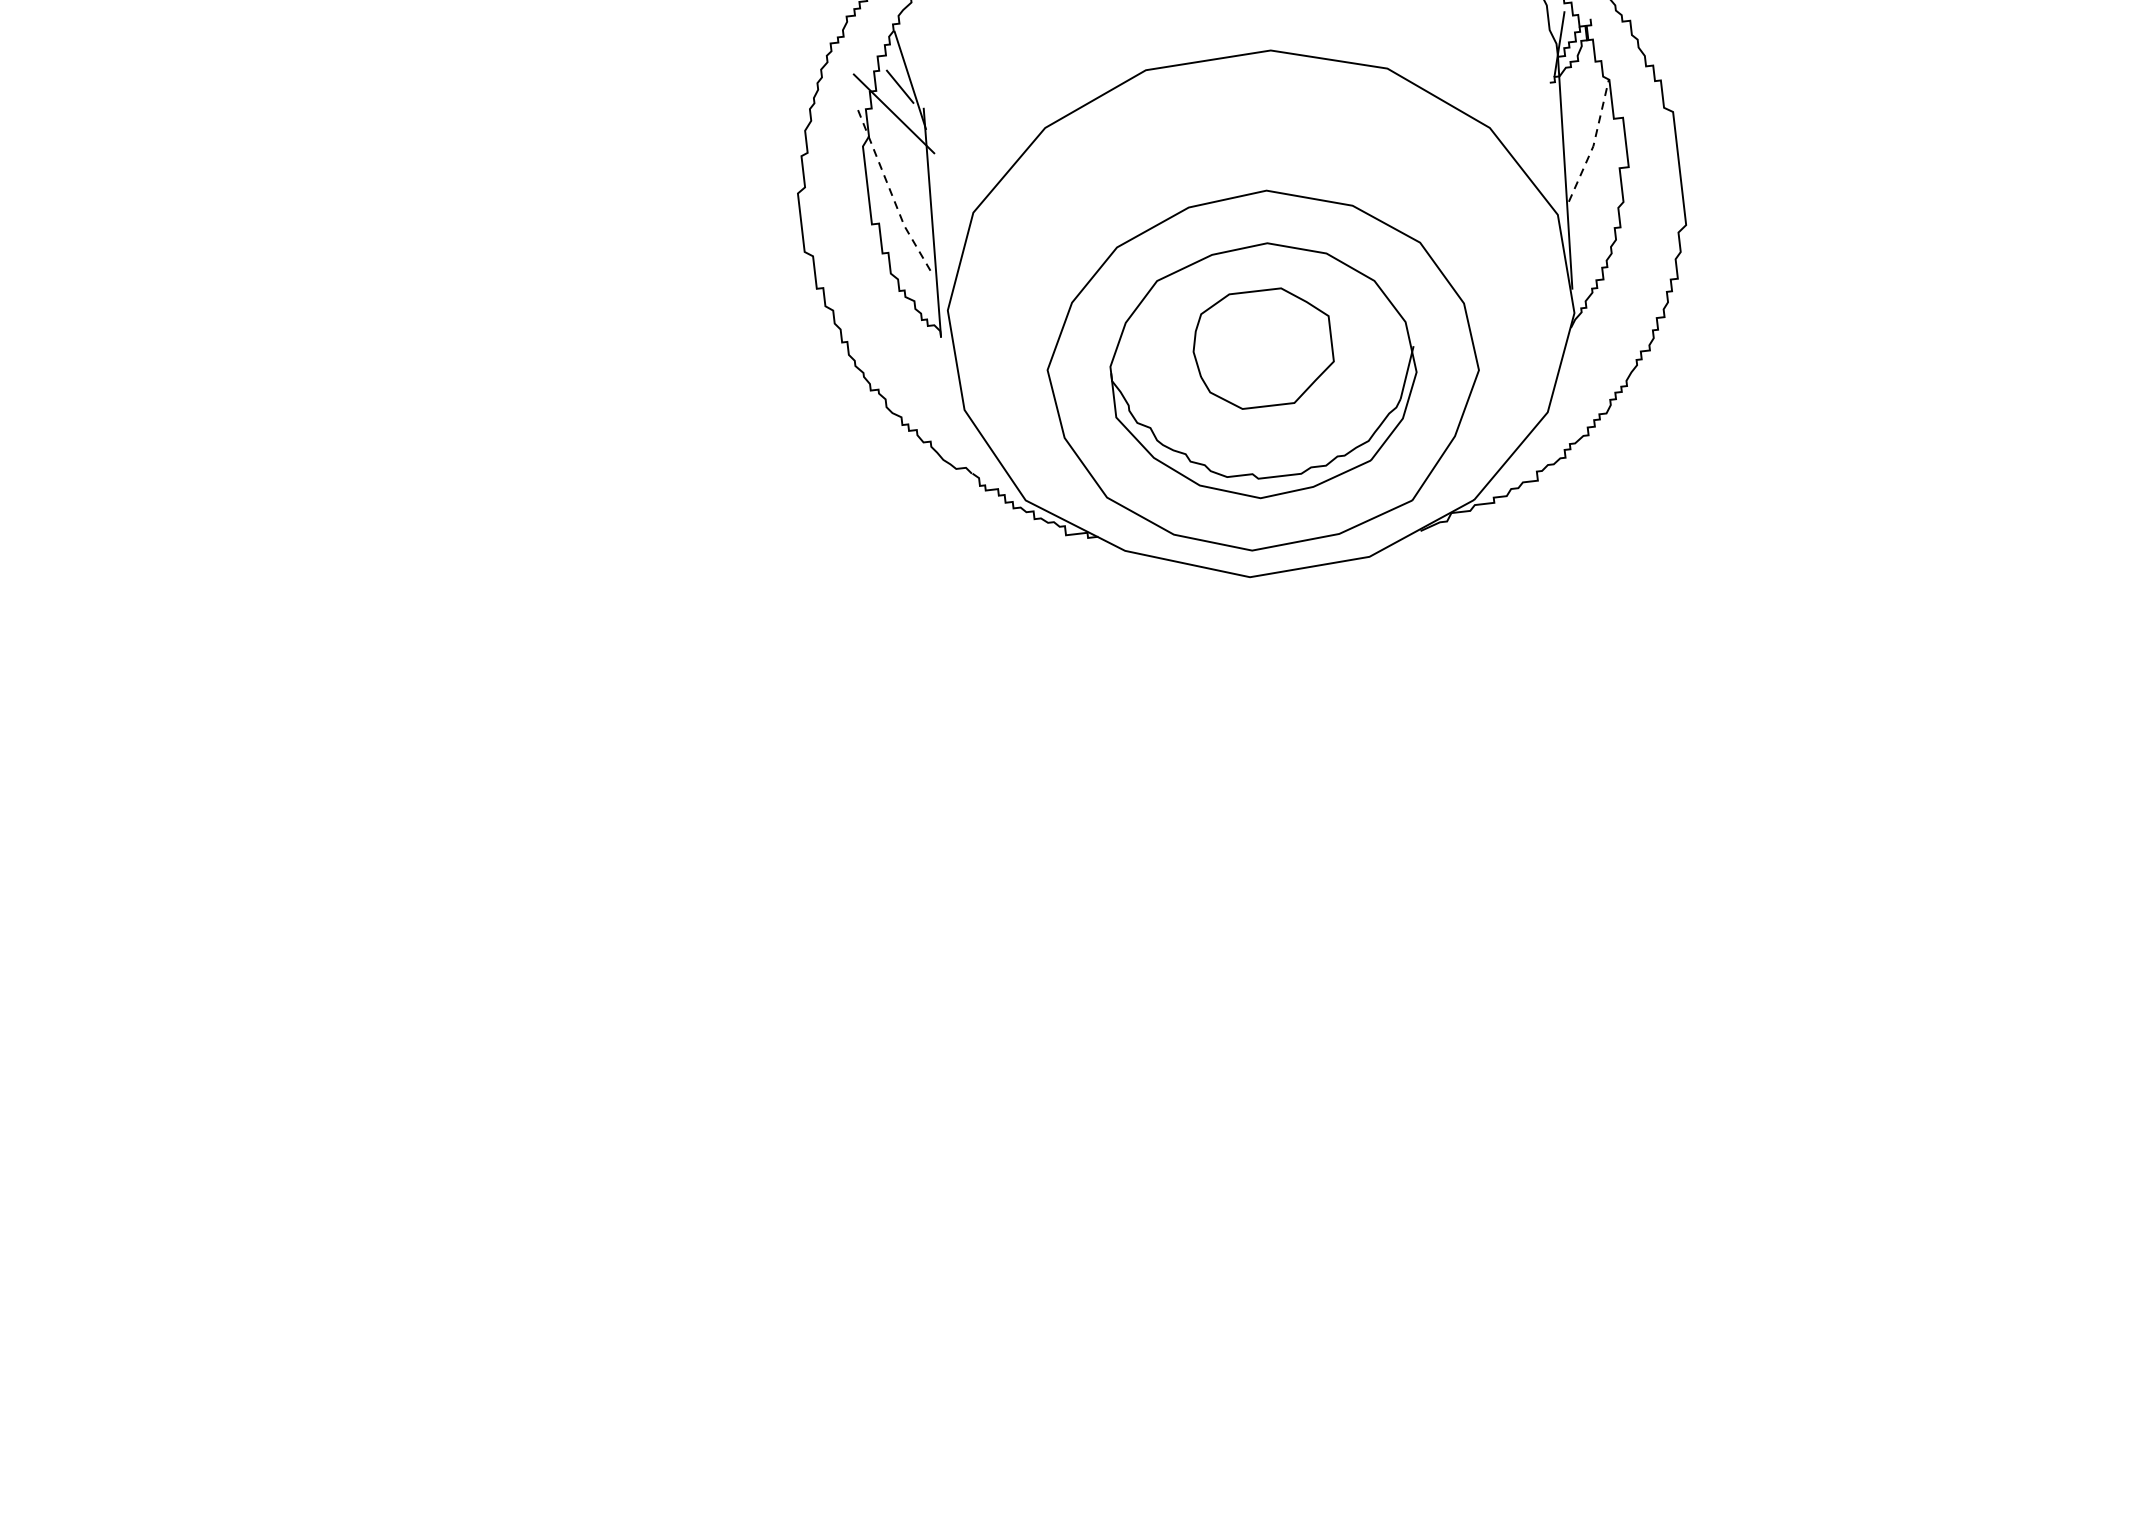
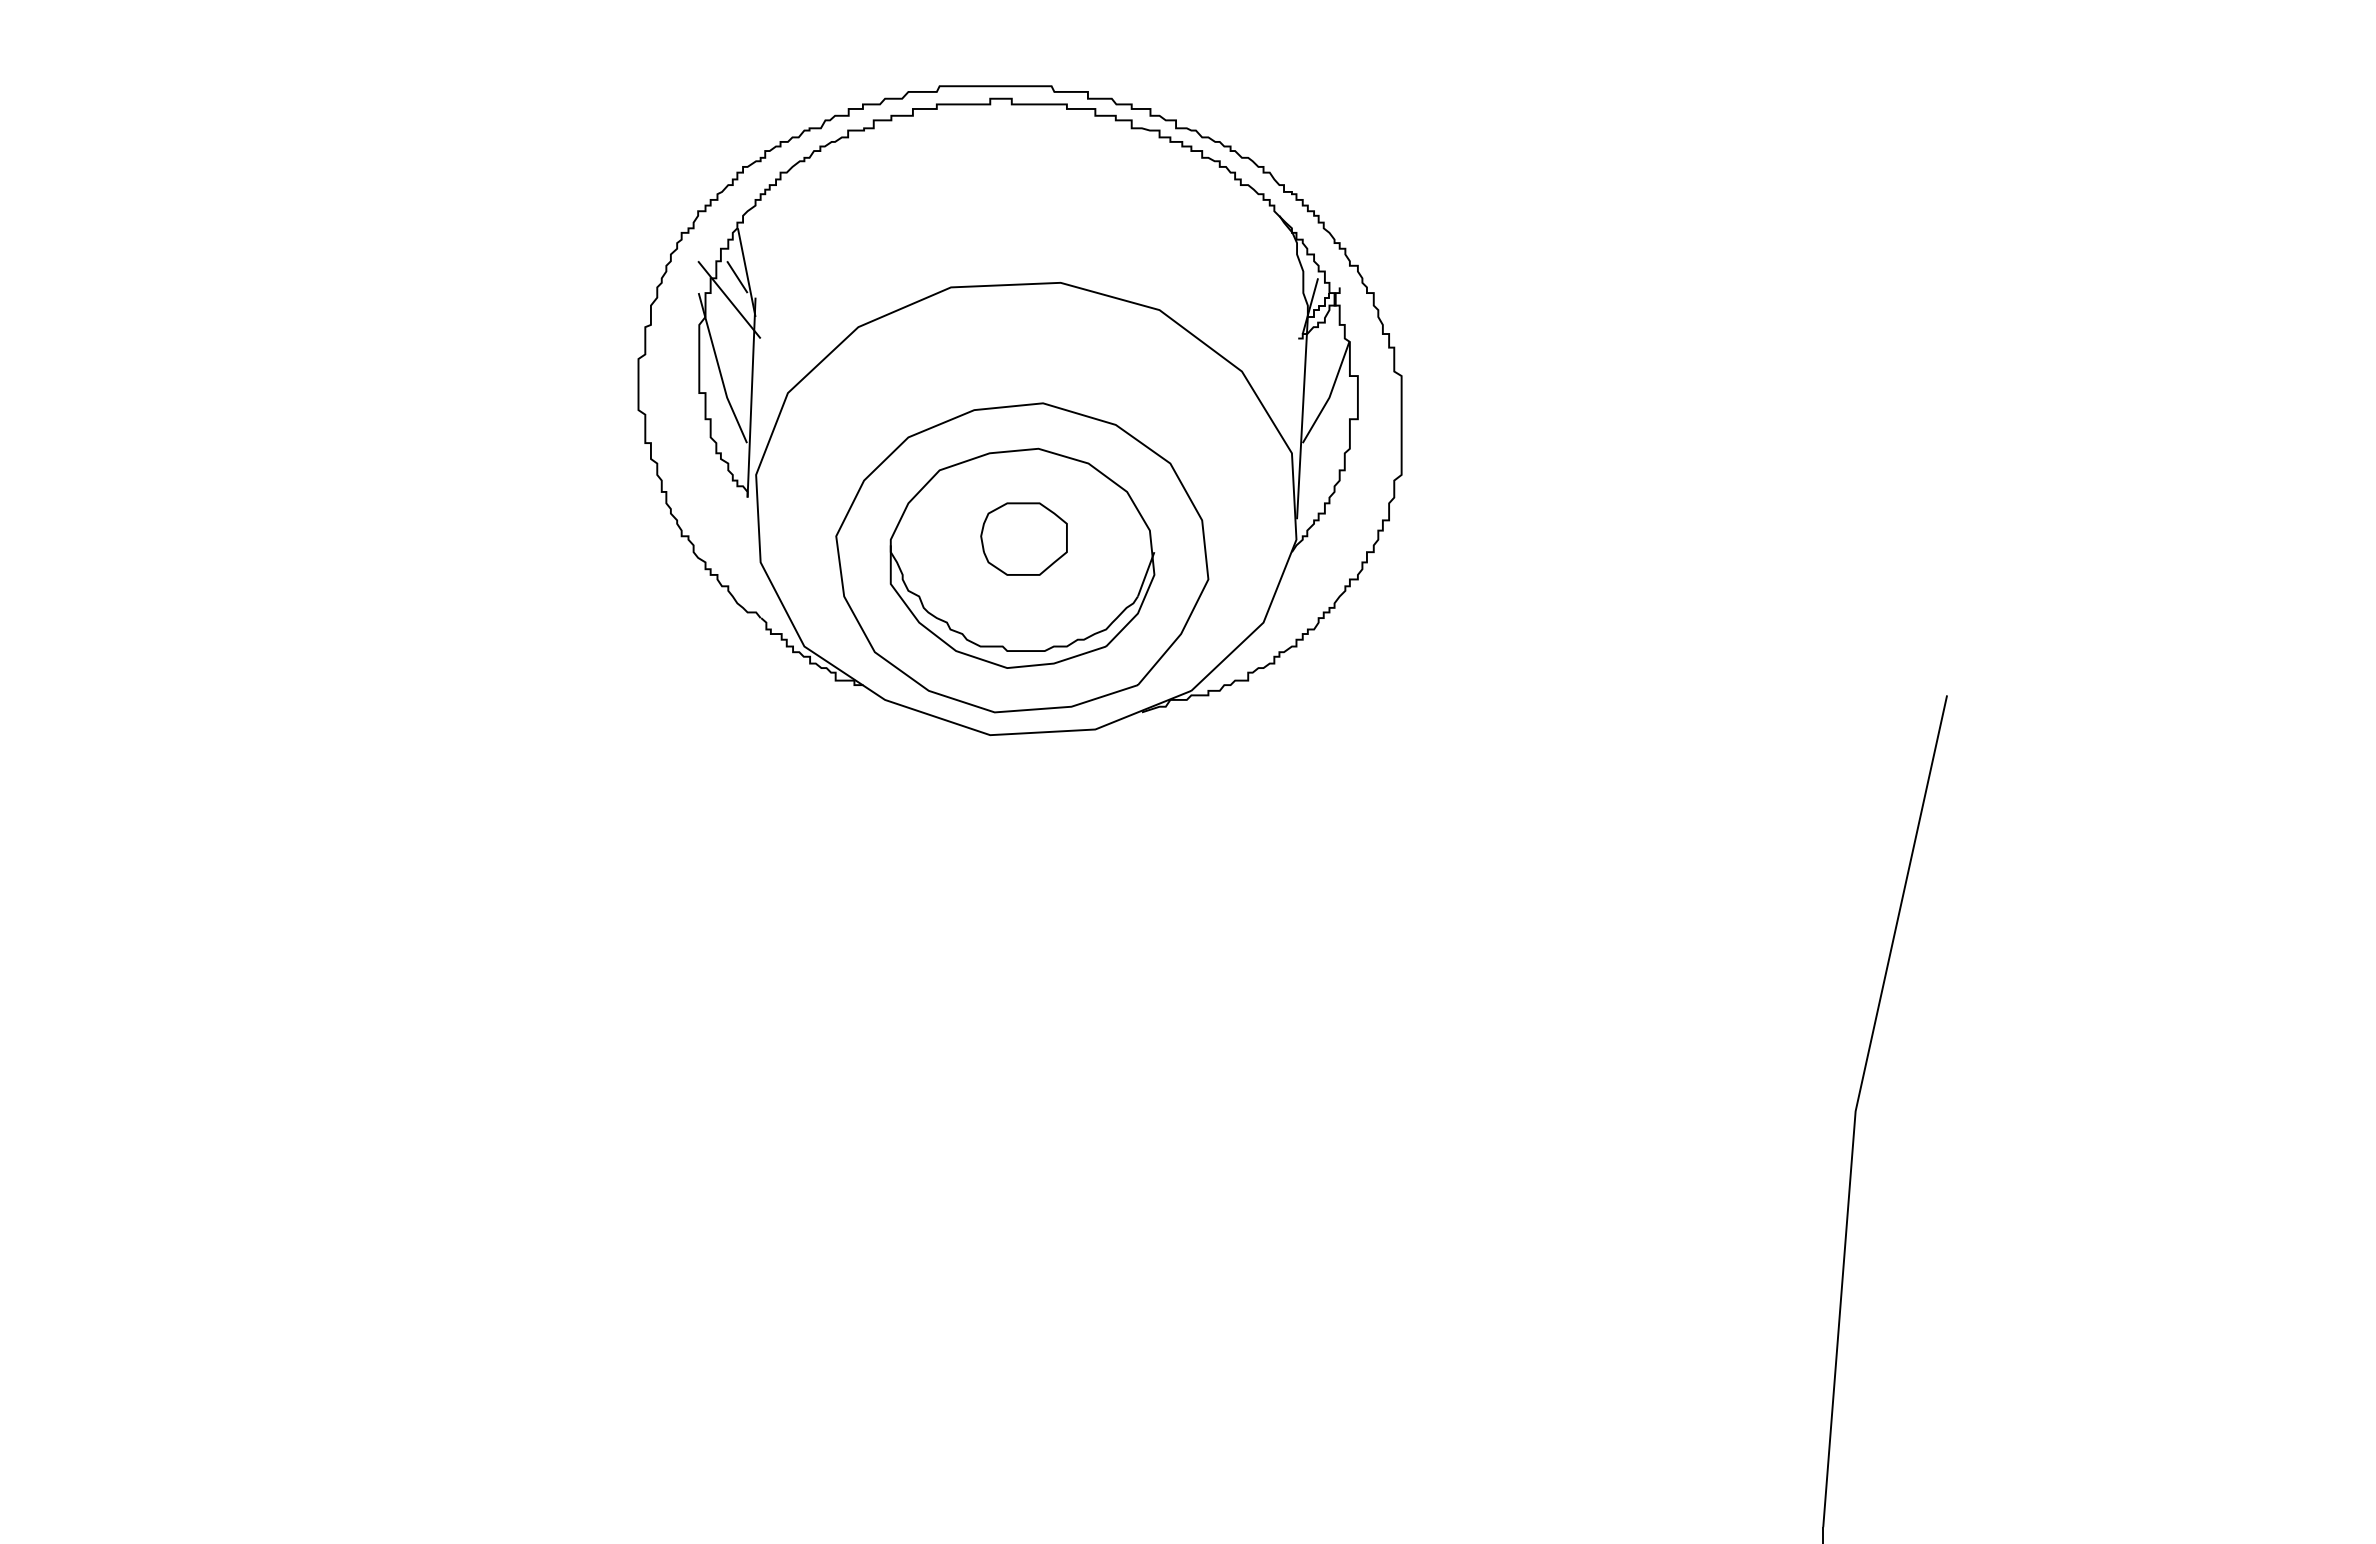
line: (1594, 142) -> (1330, 394), dashed -> solid
line: (891, 194) -> (719, 369), dashed -> solid
part: (1262, 347) -> (1023, 538), size x0.71

